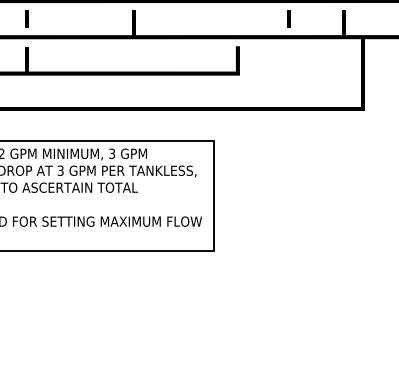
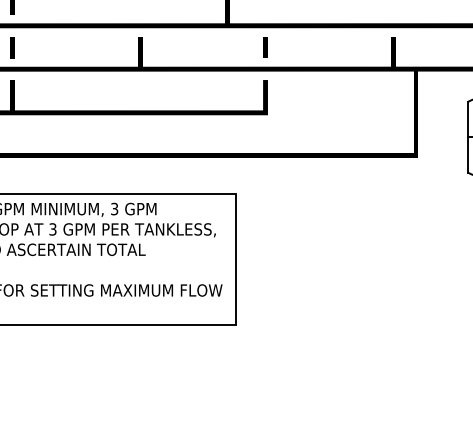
line: (288, 18) -> (265, 46), moved

